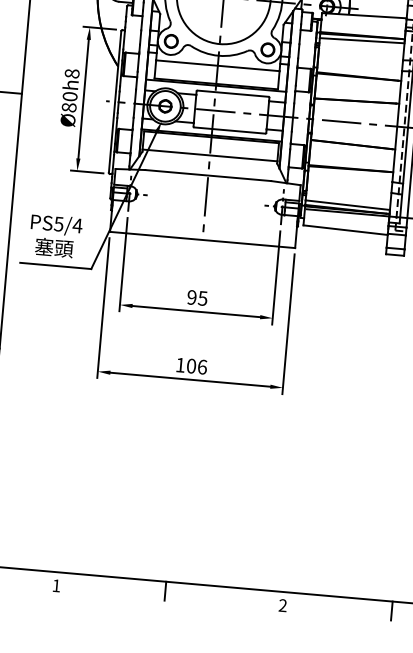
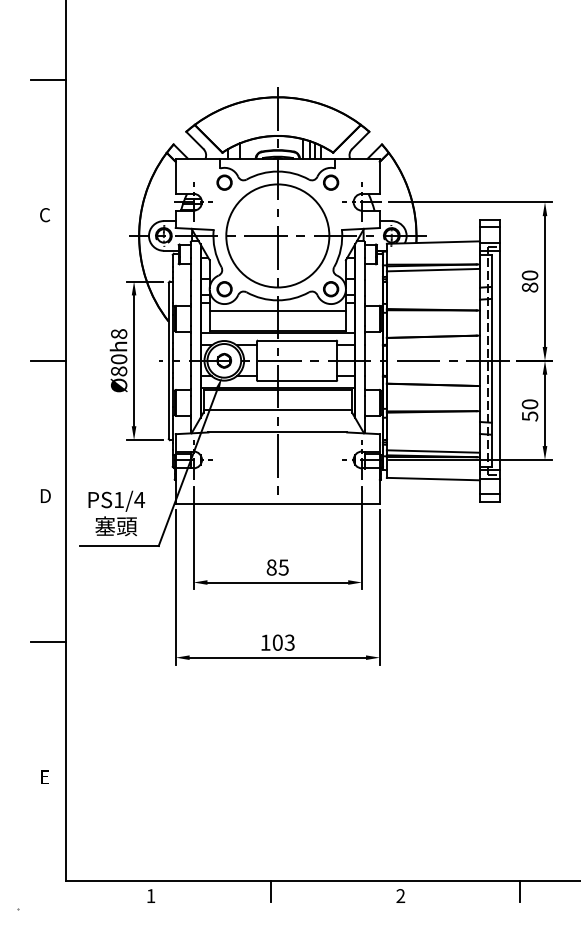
text: (58, 224) -> (118, 500), PS5/4 -> PS1/4
text: (191, 297) -> (271, 567), 95 -> 85
text: (202, 366) -> (289, 642), 106 -> 103

